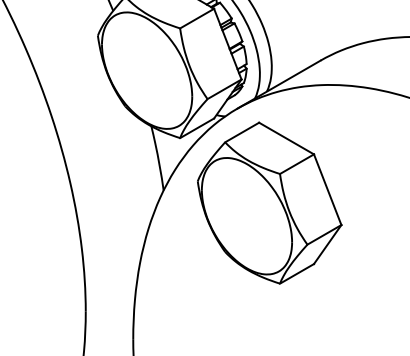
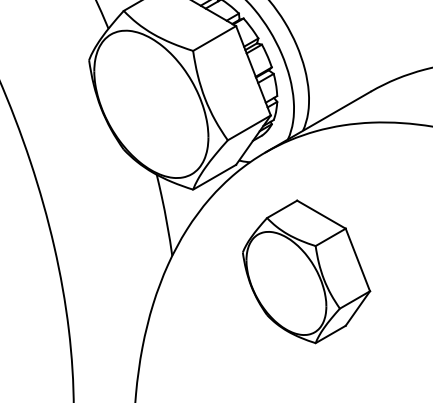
part: (269, 202) -> (306, 271), size x0.7

